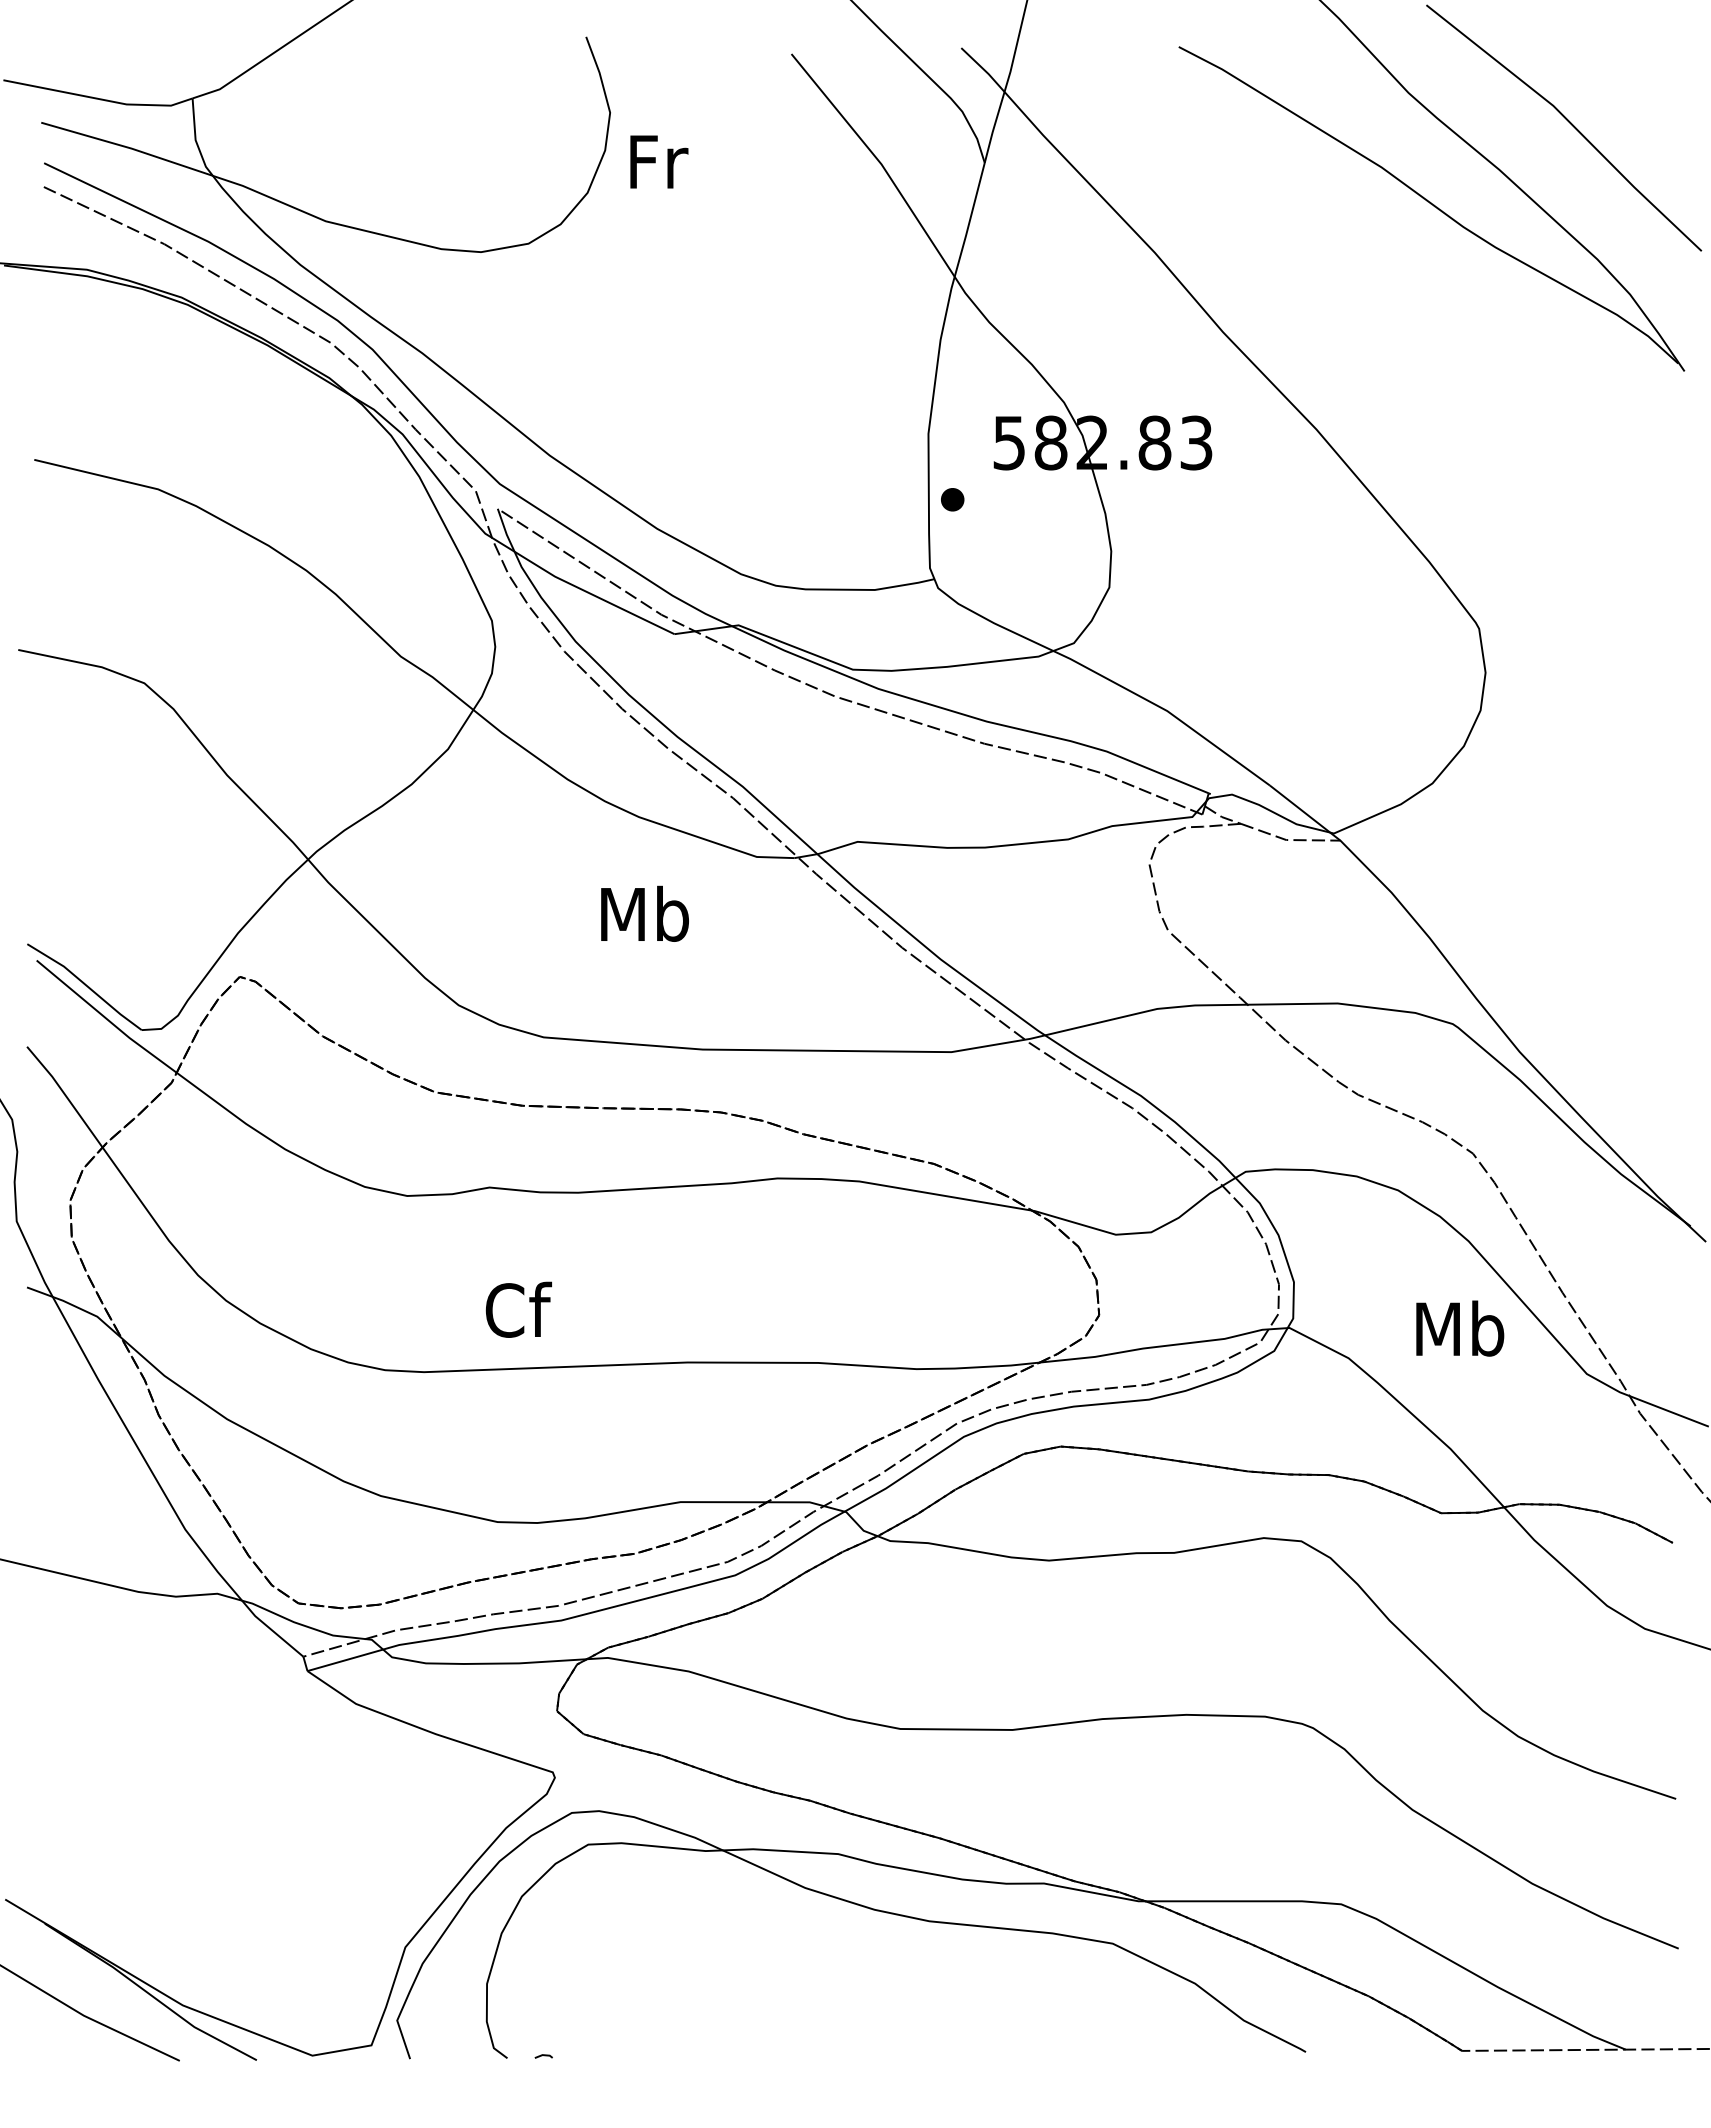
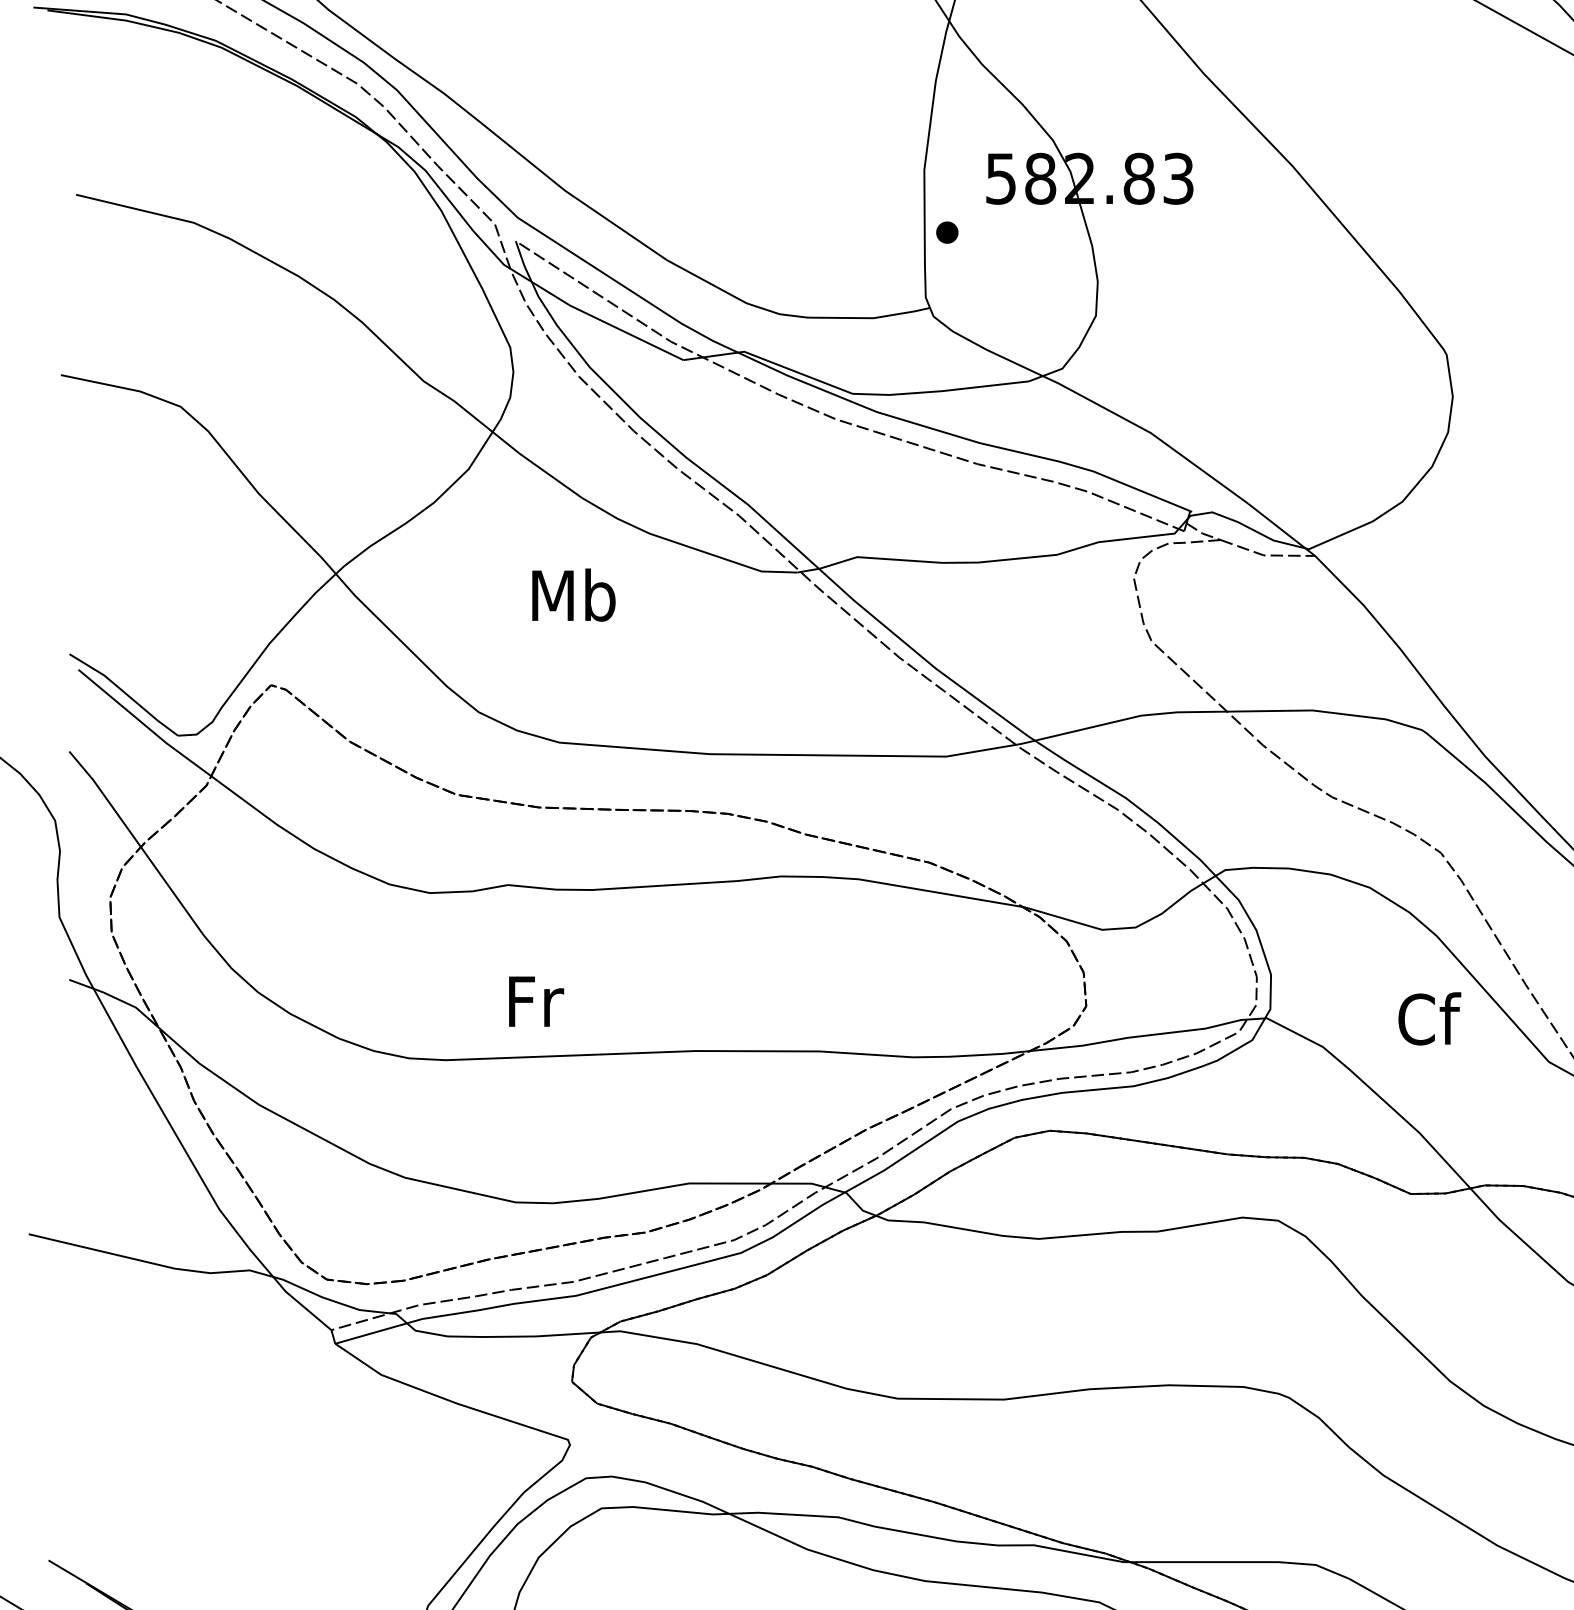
text: (644, 913) -> (573, 594), moved
text: (518, 1309) -> (535, 1000), Cf -> Fr
text: (1460, 1328) -> (1429, 1018), Mb -> Cf

